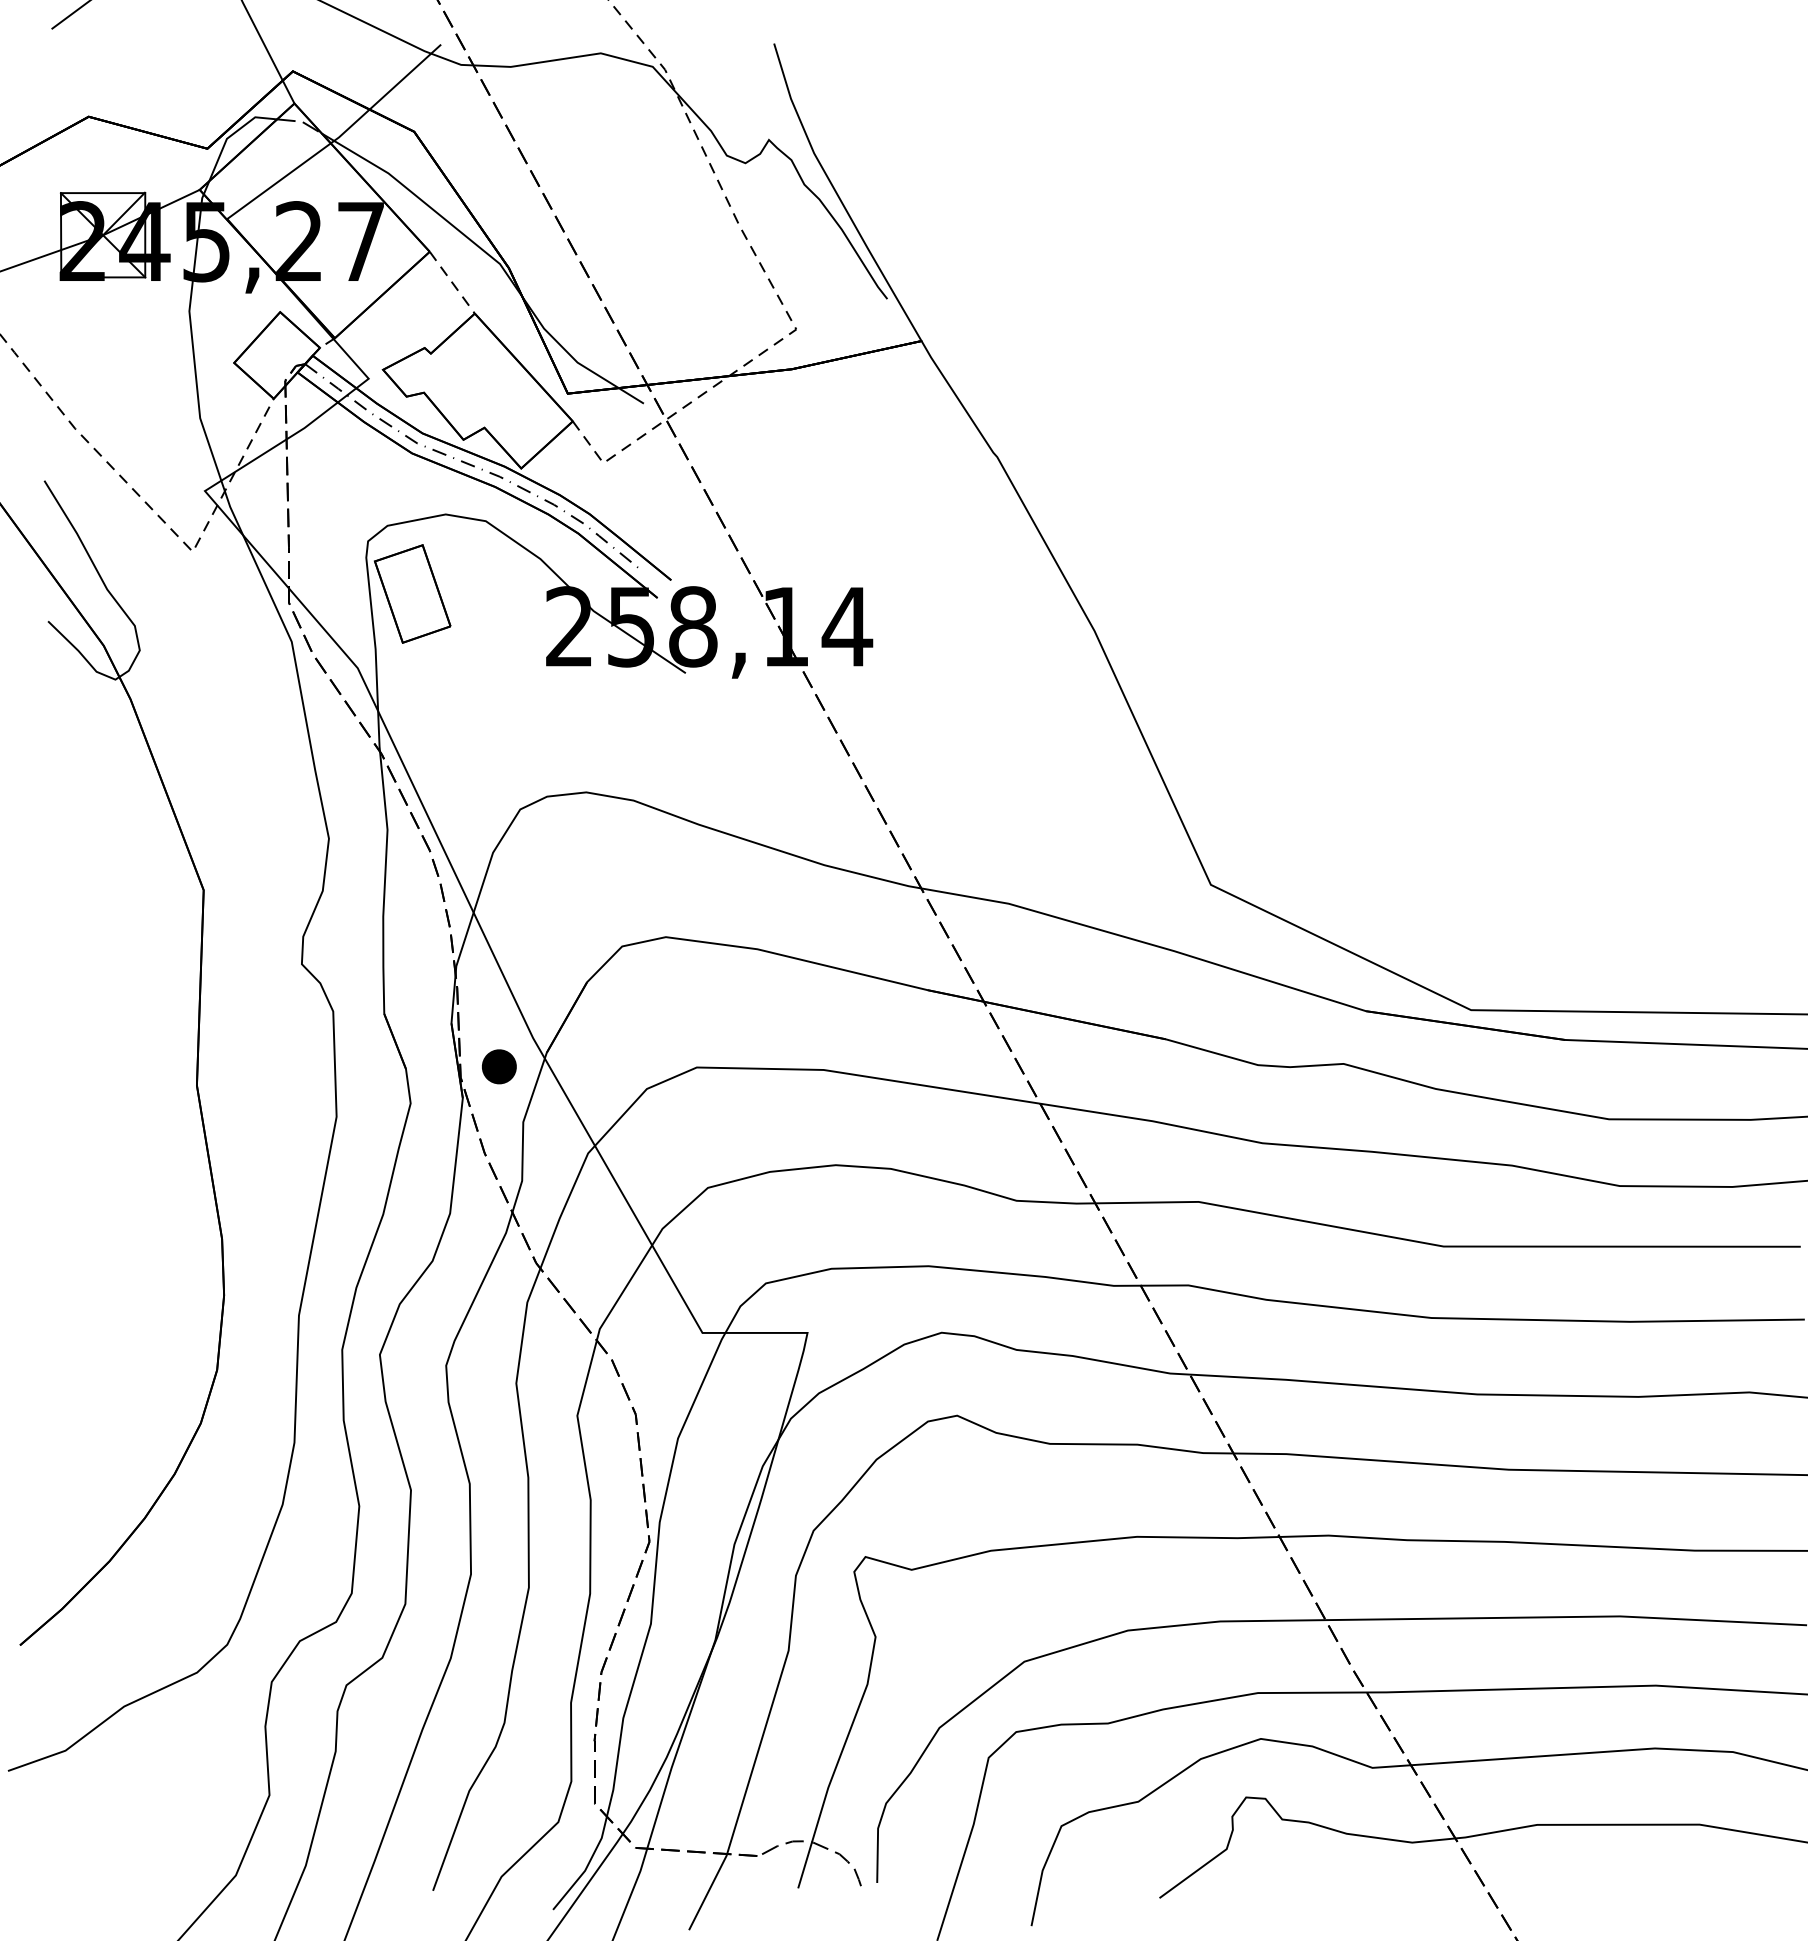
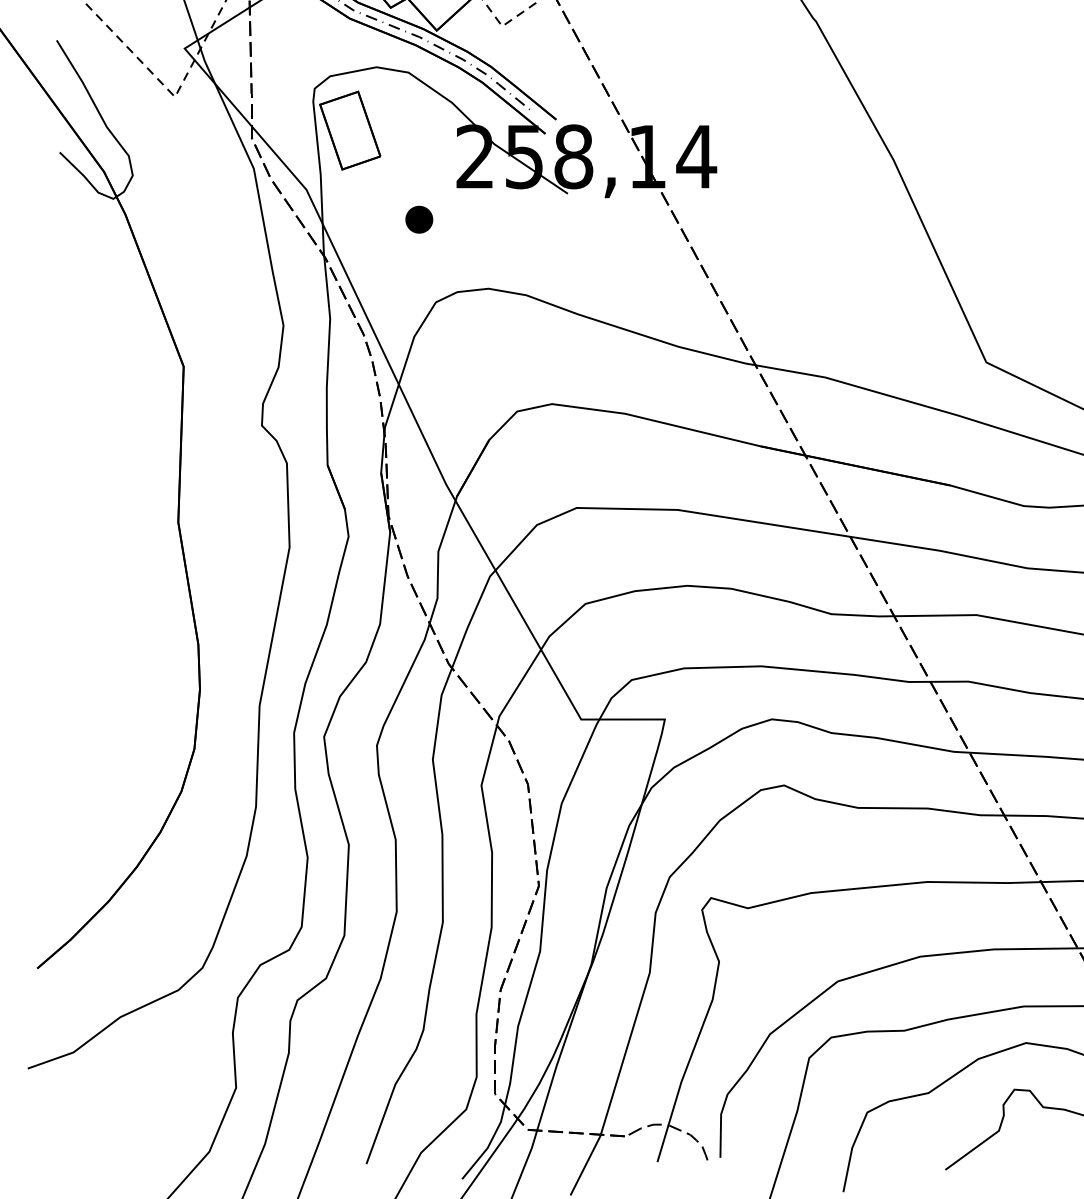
part: (499, 1066) -> (419, 219), moved

